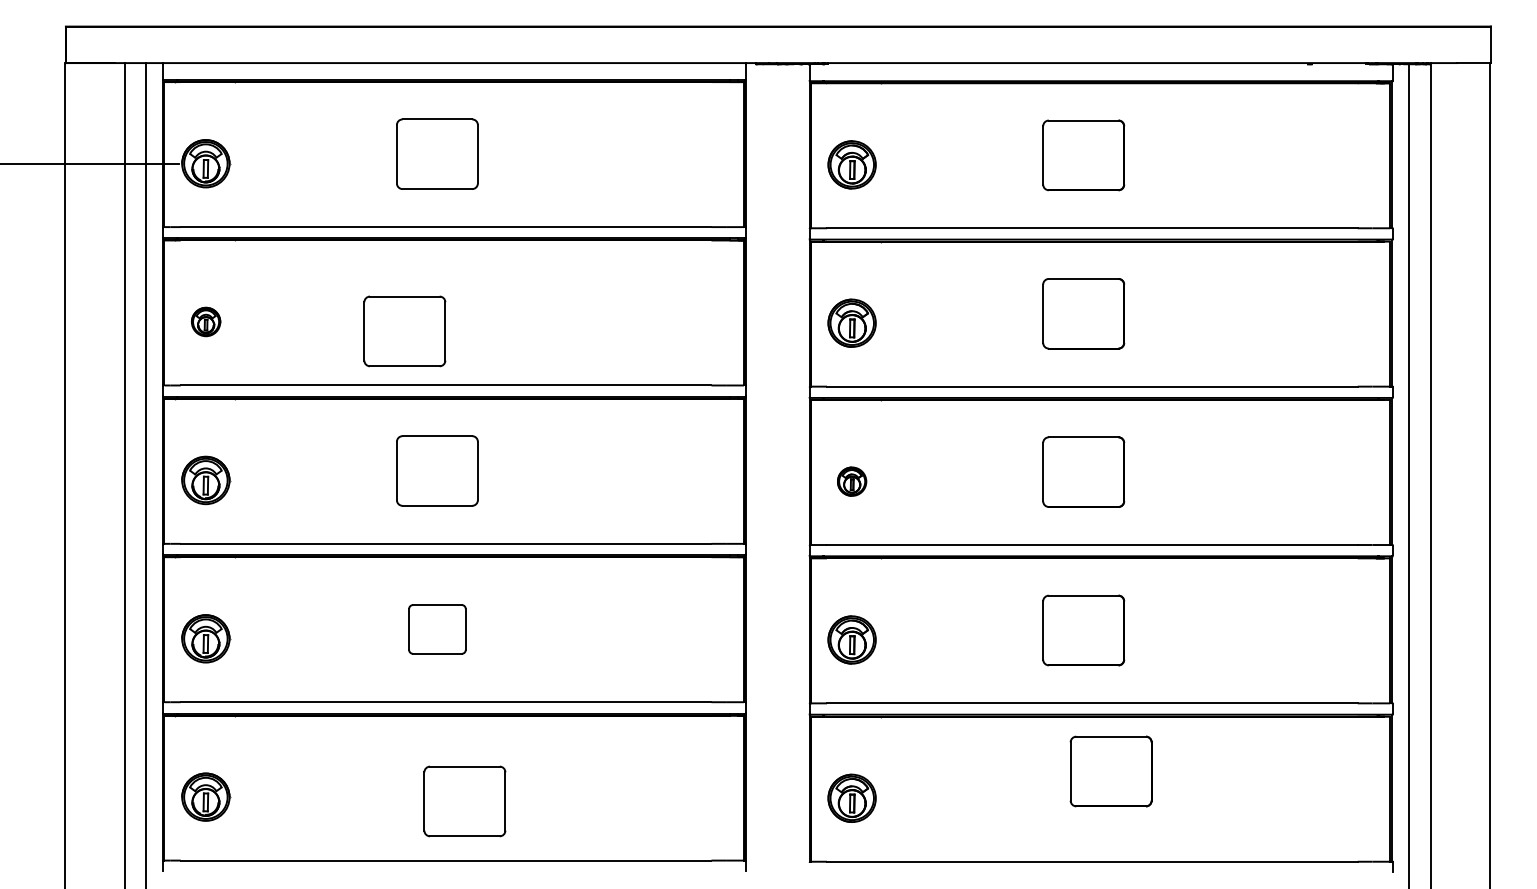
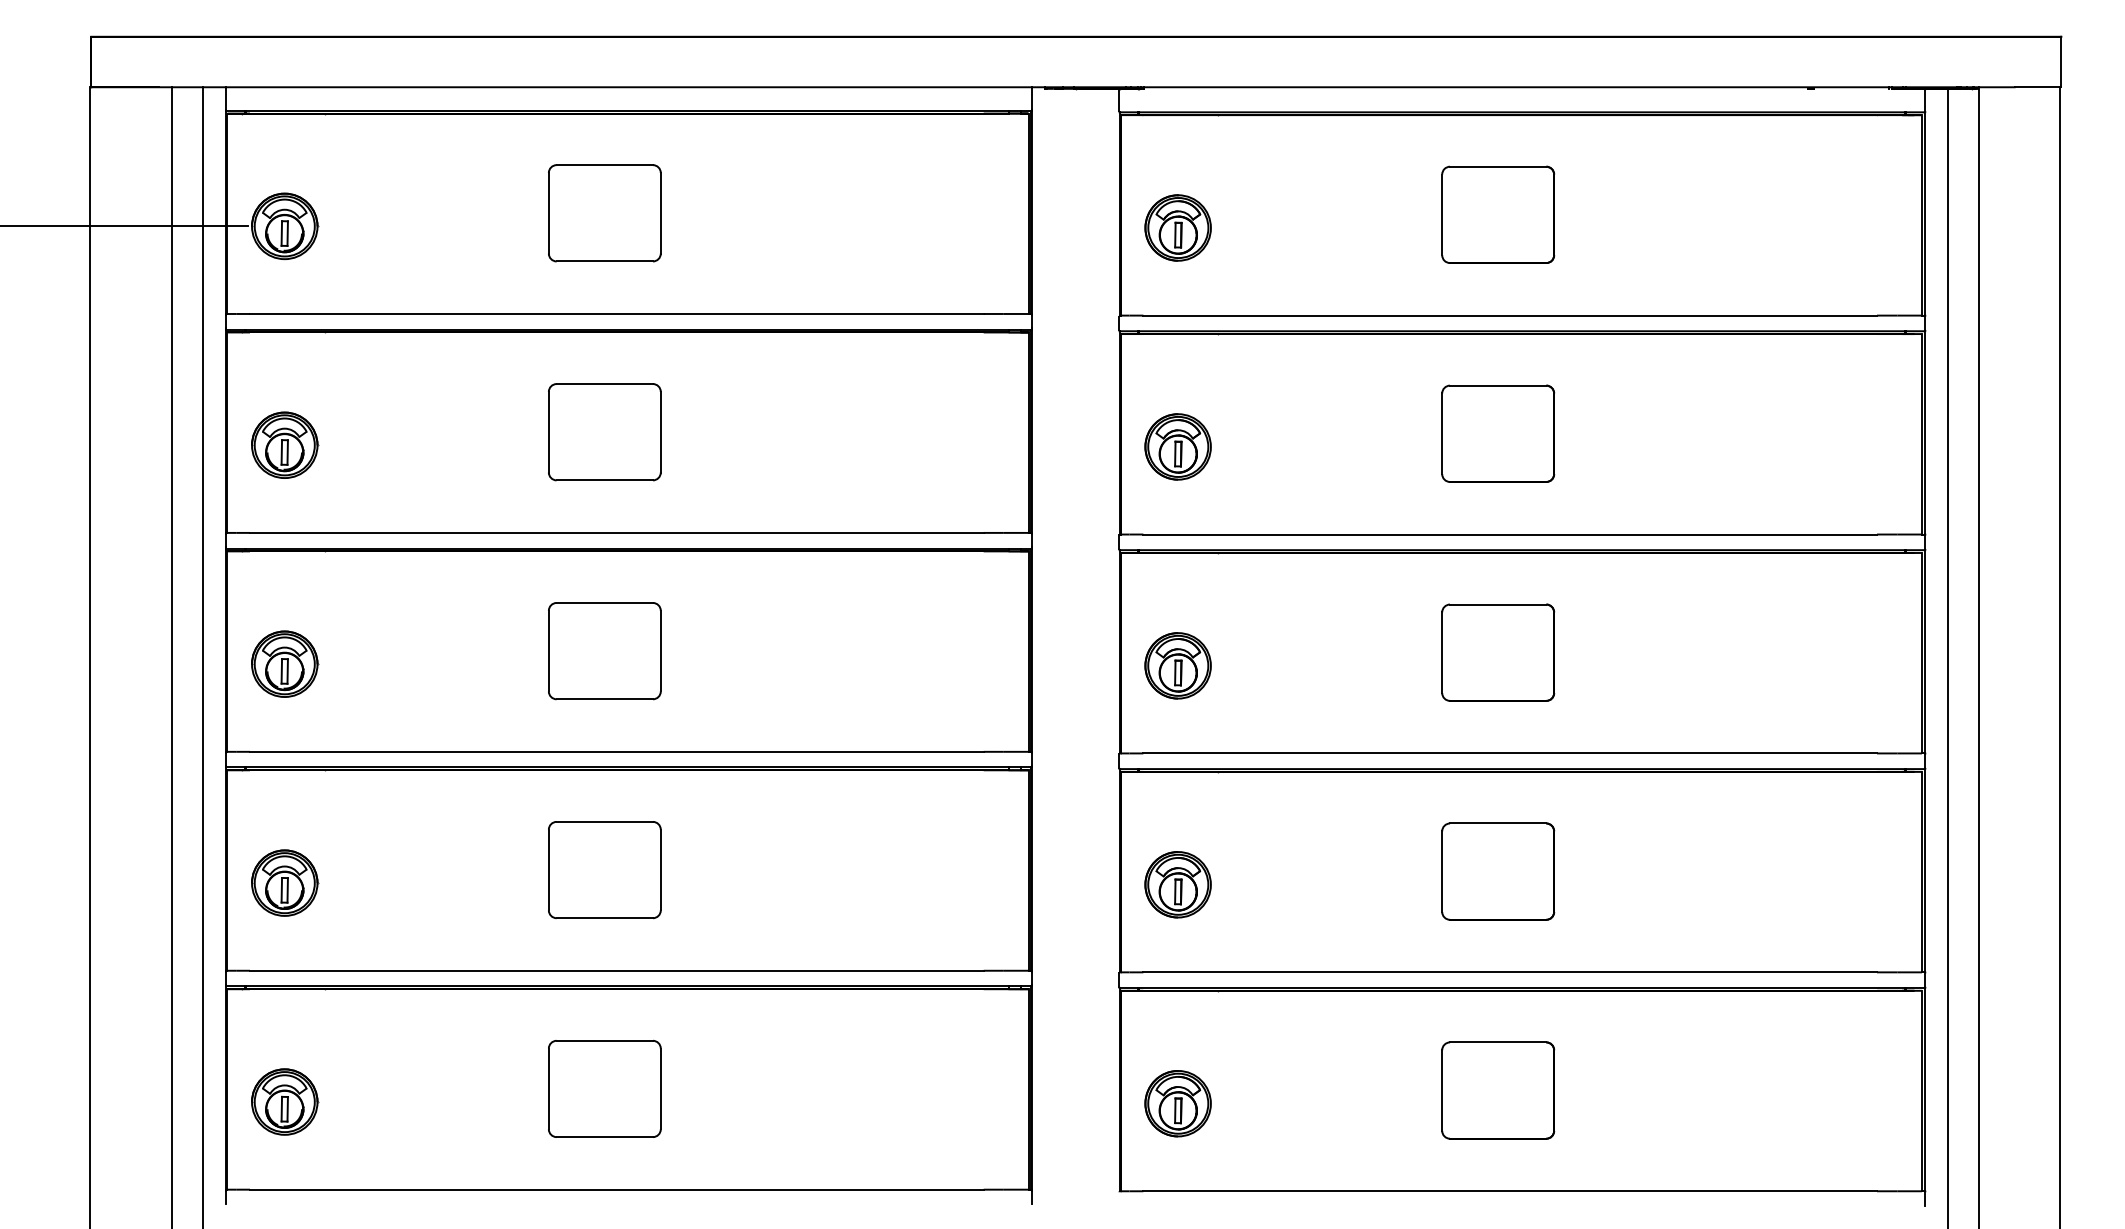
part: (206, 321) -> (285, 444), size x1.67
part: (404, 331) -> (604, 432), moved
part: (851, 481) -> (1177, 665), size x1.67
part: (437, 629) -> (604, 870), size x1.43
part: (1111, 771) -> (1498, 1090), moved
part: (464, 801) -> (604, 1088), moved

